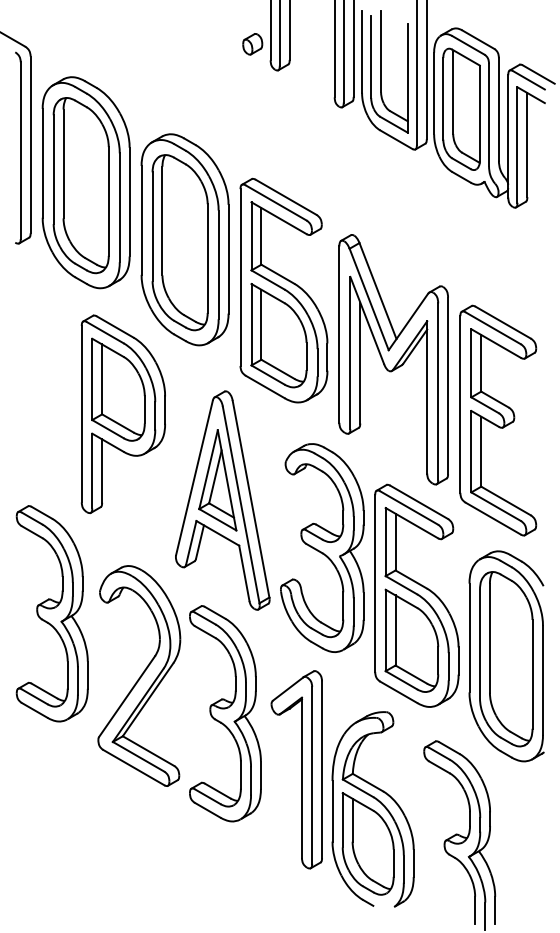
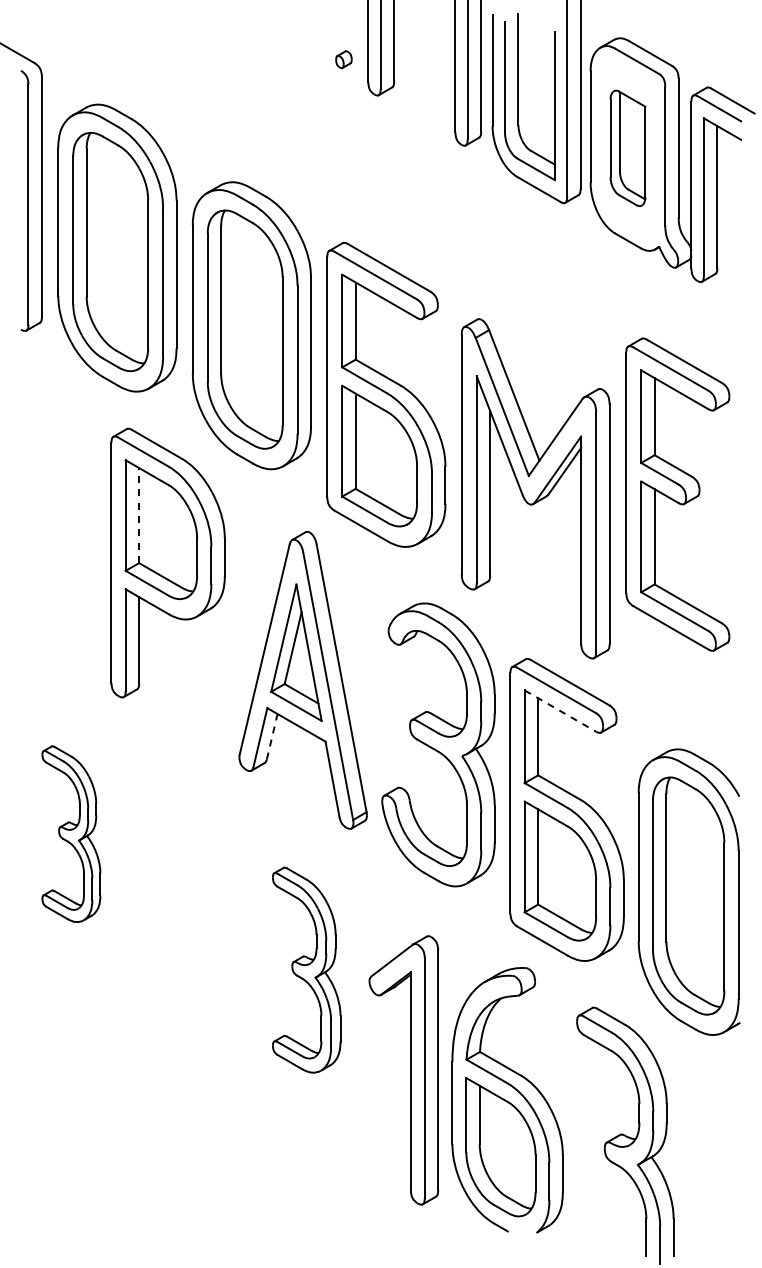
part: (252, 44) -> (343, 59), size x0.6
part: (461, 109) -> (627, 148), size x0.7
line: (102, 379) -> (139, 515), solid -> dashed
part: (498, 420) -> (677, 494), moved
line: (412, 523) -> (560, 711), solid -> dashed
line: (200, 541) -> (272, 736), solid -> dashed
part: (52, 613) -> (71, 833), size x0.6
part: (139, 675) -> (189, 918), removed
part: (225, 713) -> (306, 969), size x0.7
part: (301, 769) -> (410, 1070), moved

